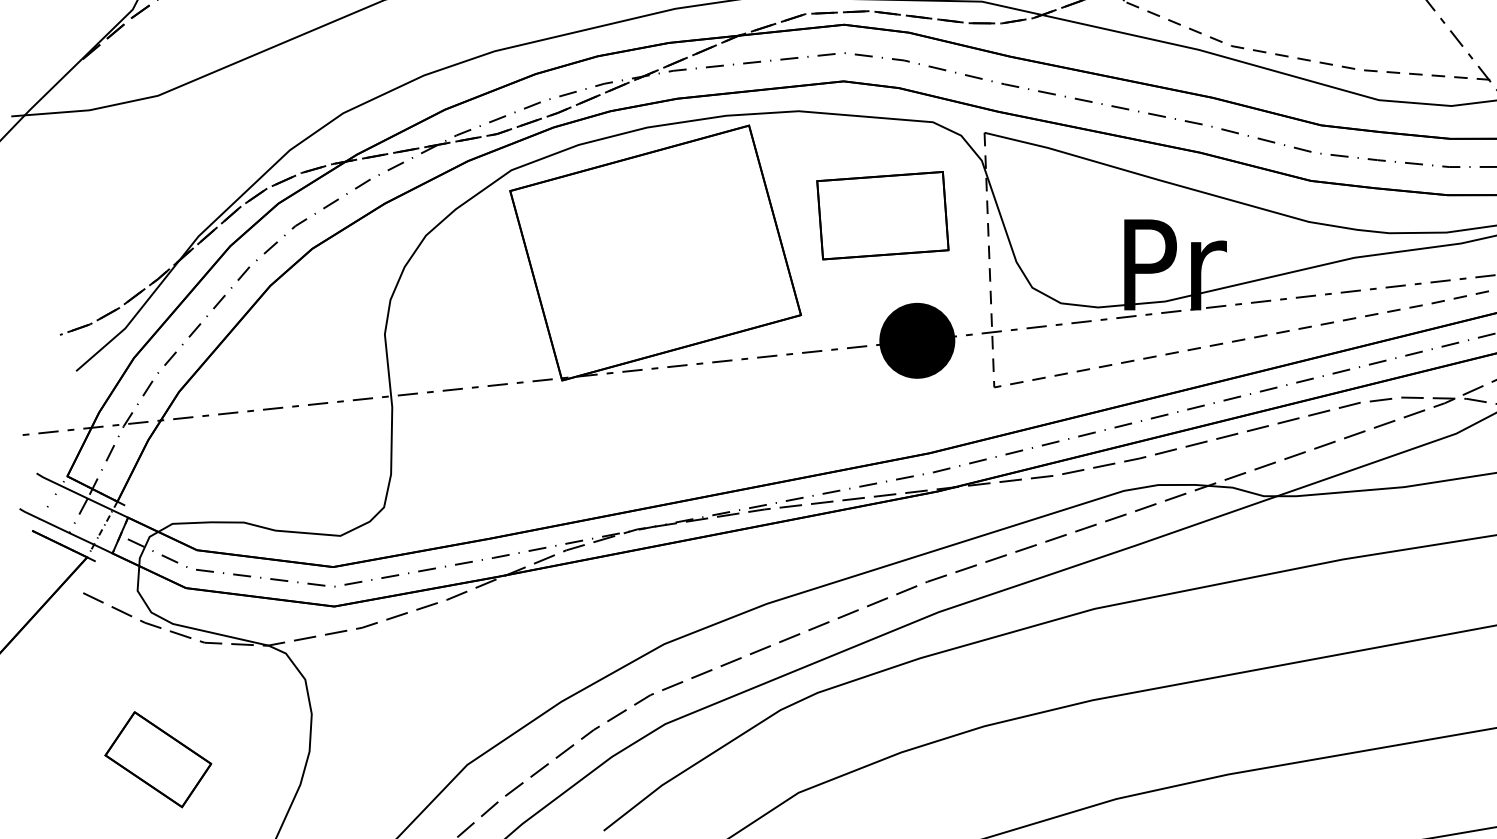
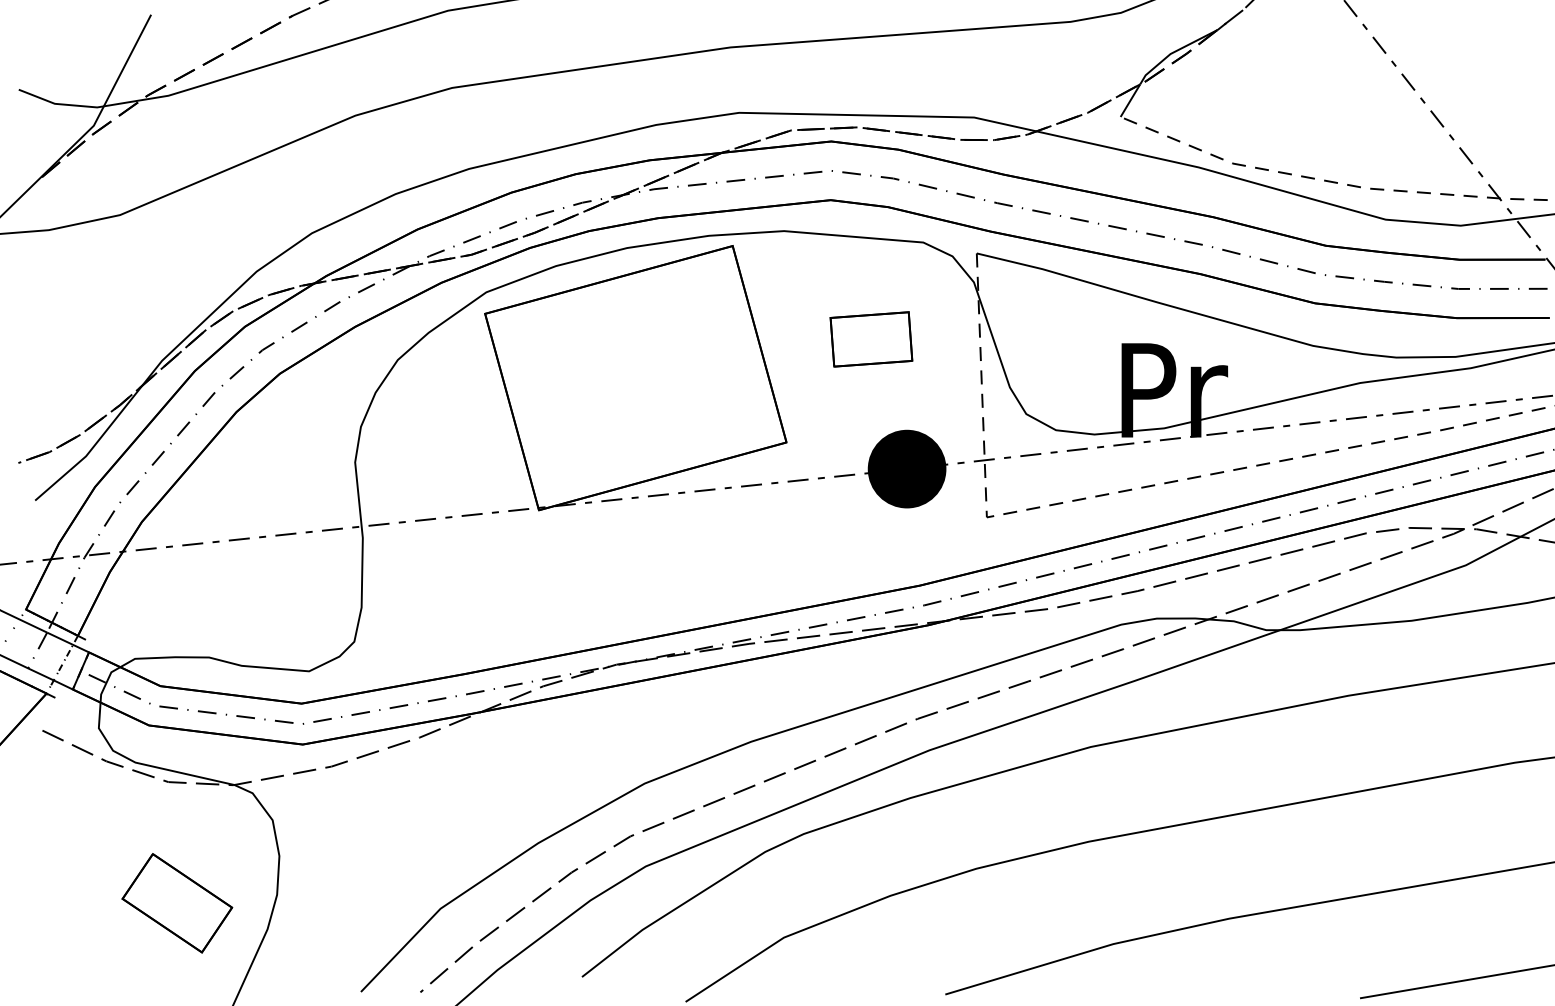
part: (882, 215) -> (871, 339), size x0.6
part: (158, 759) -> (177, 903), moved

